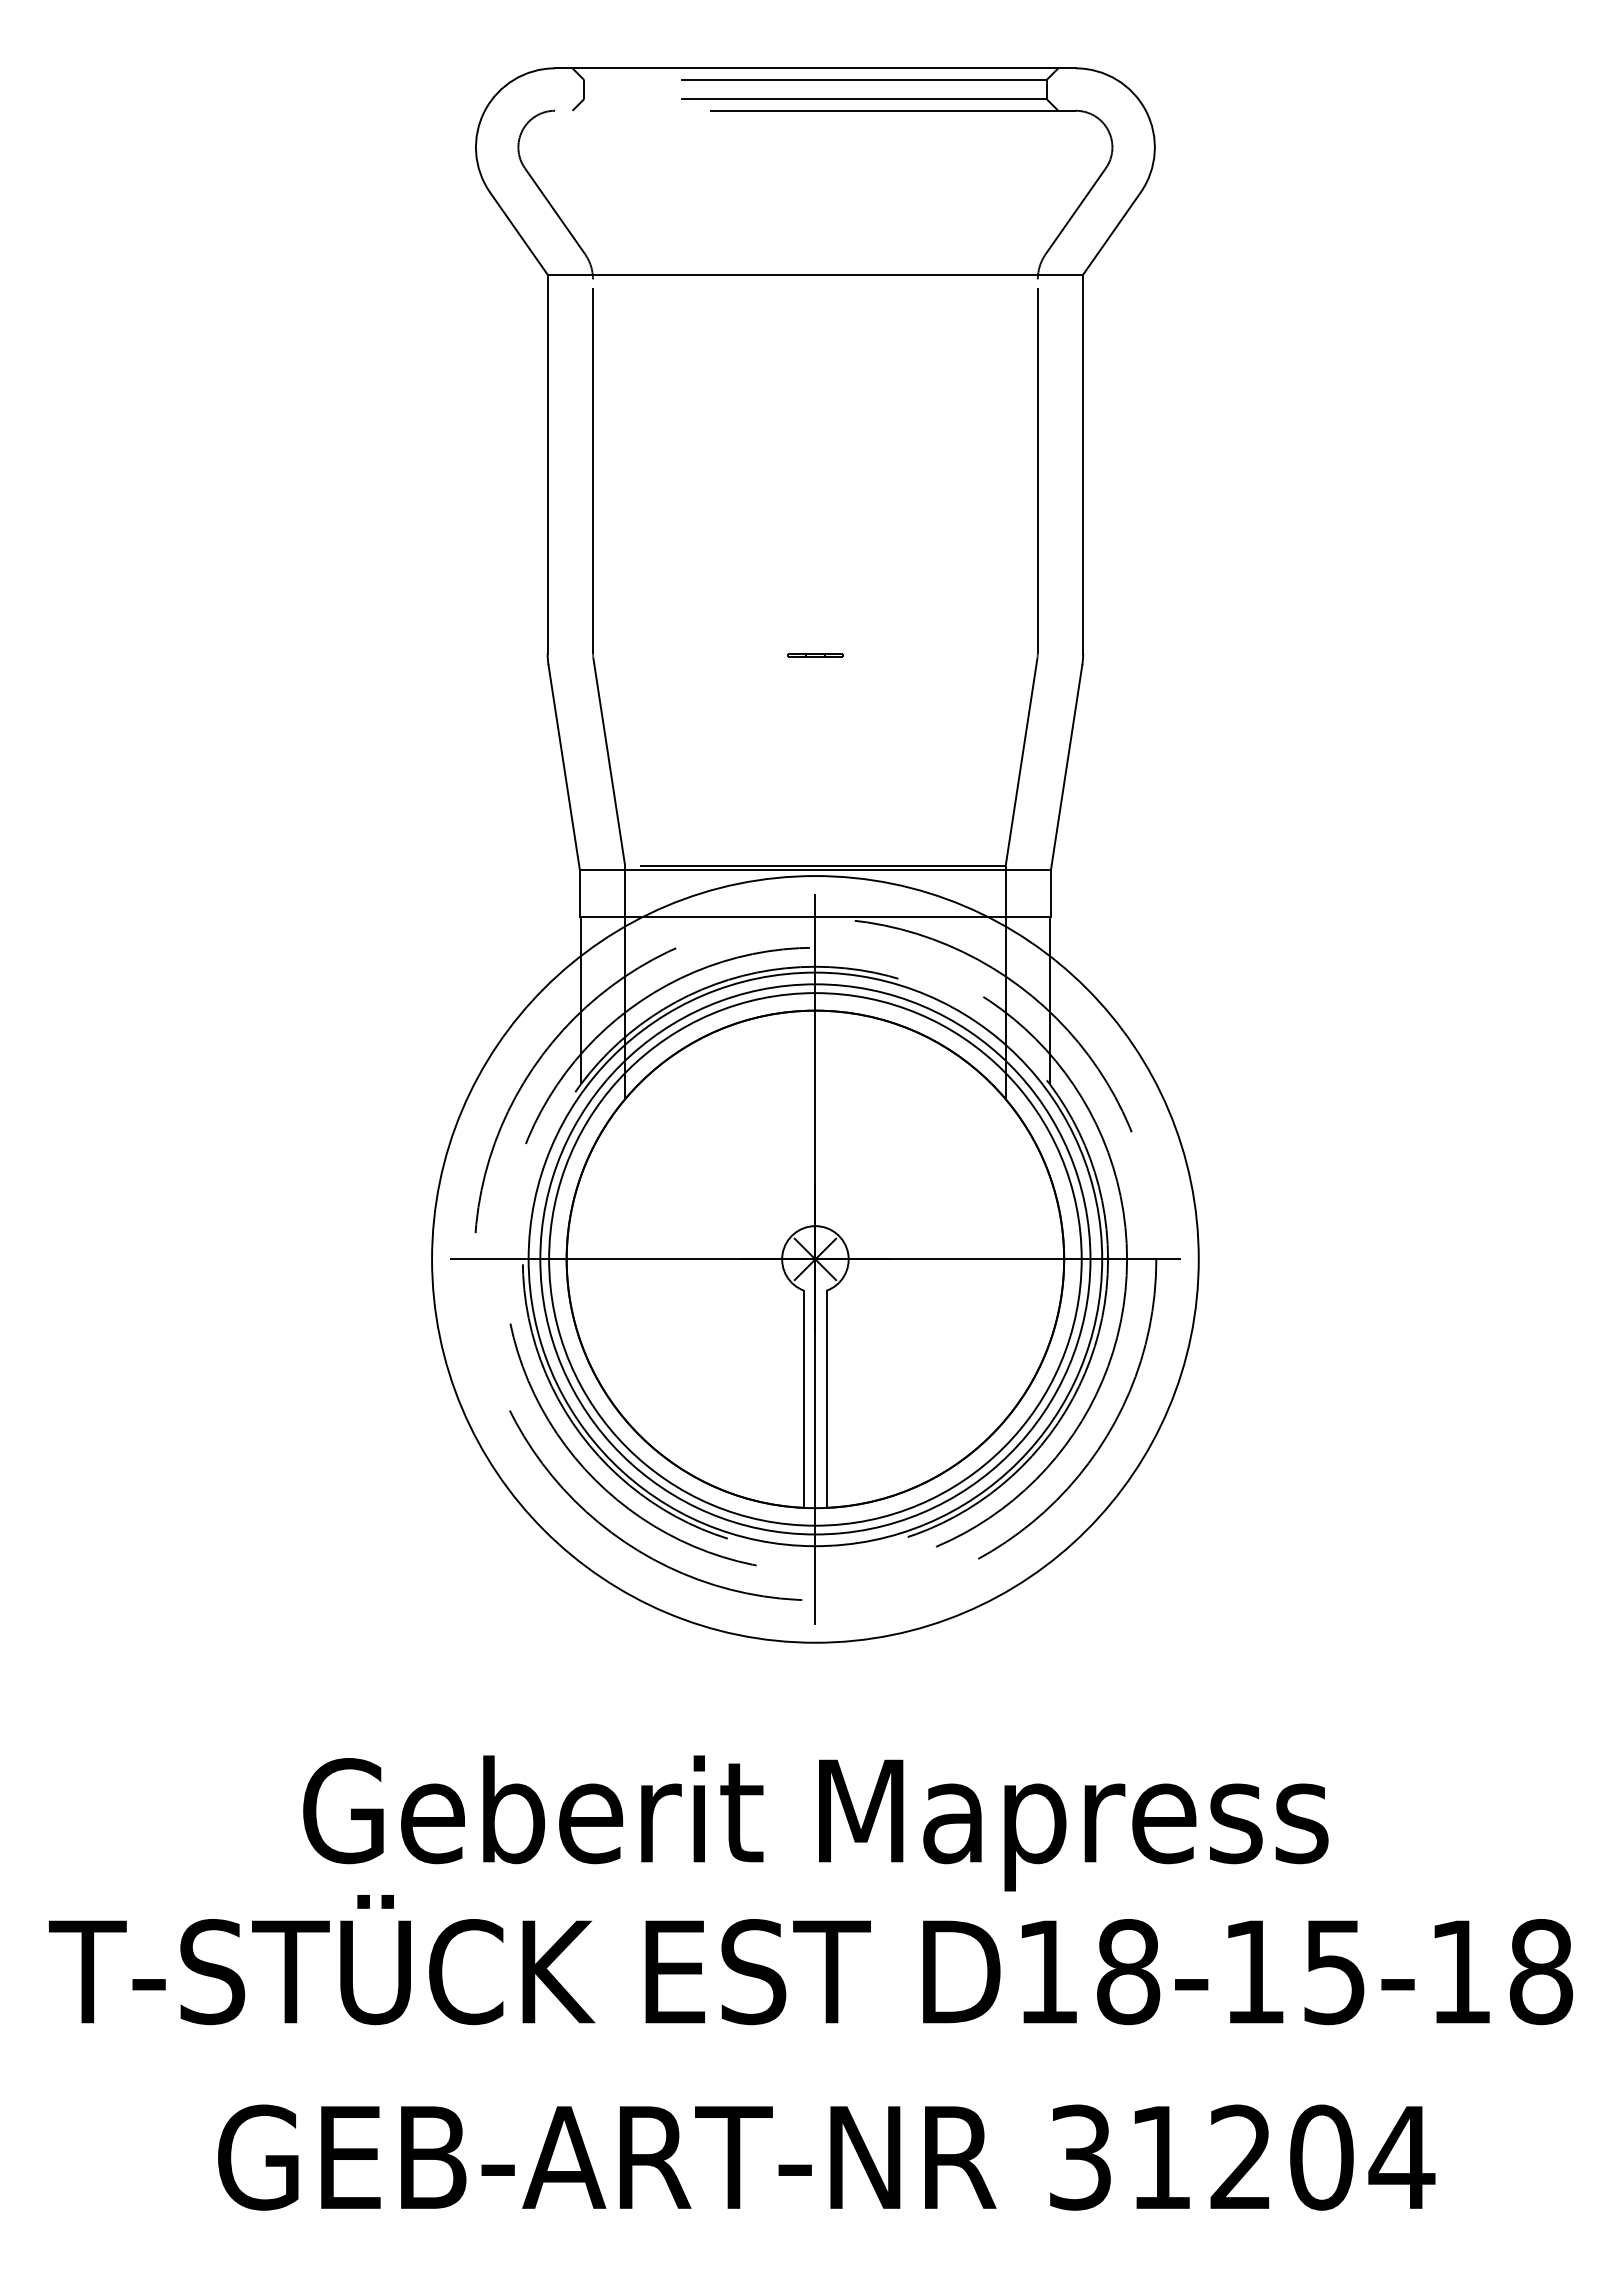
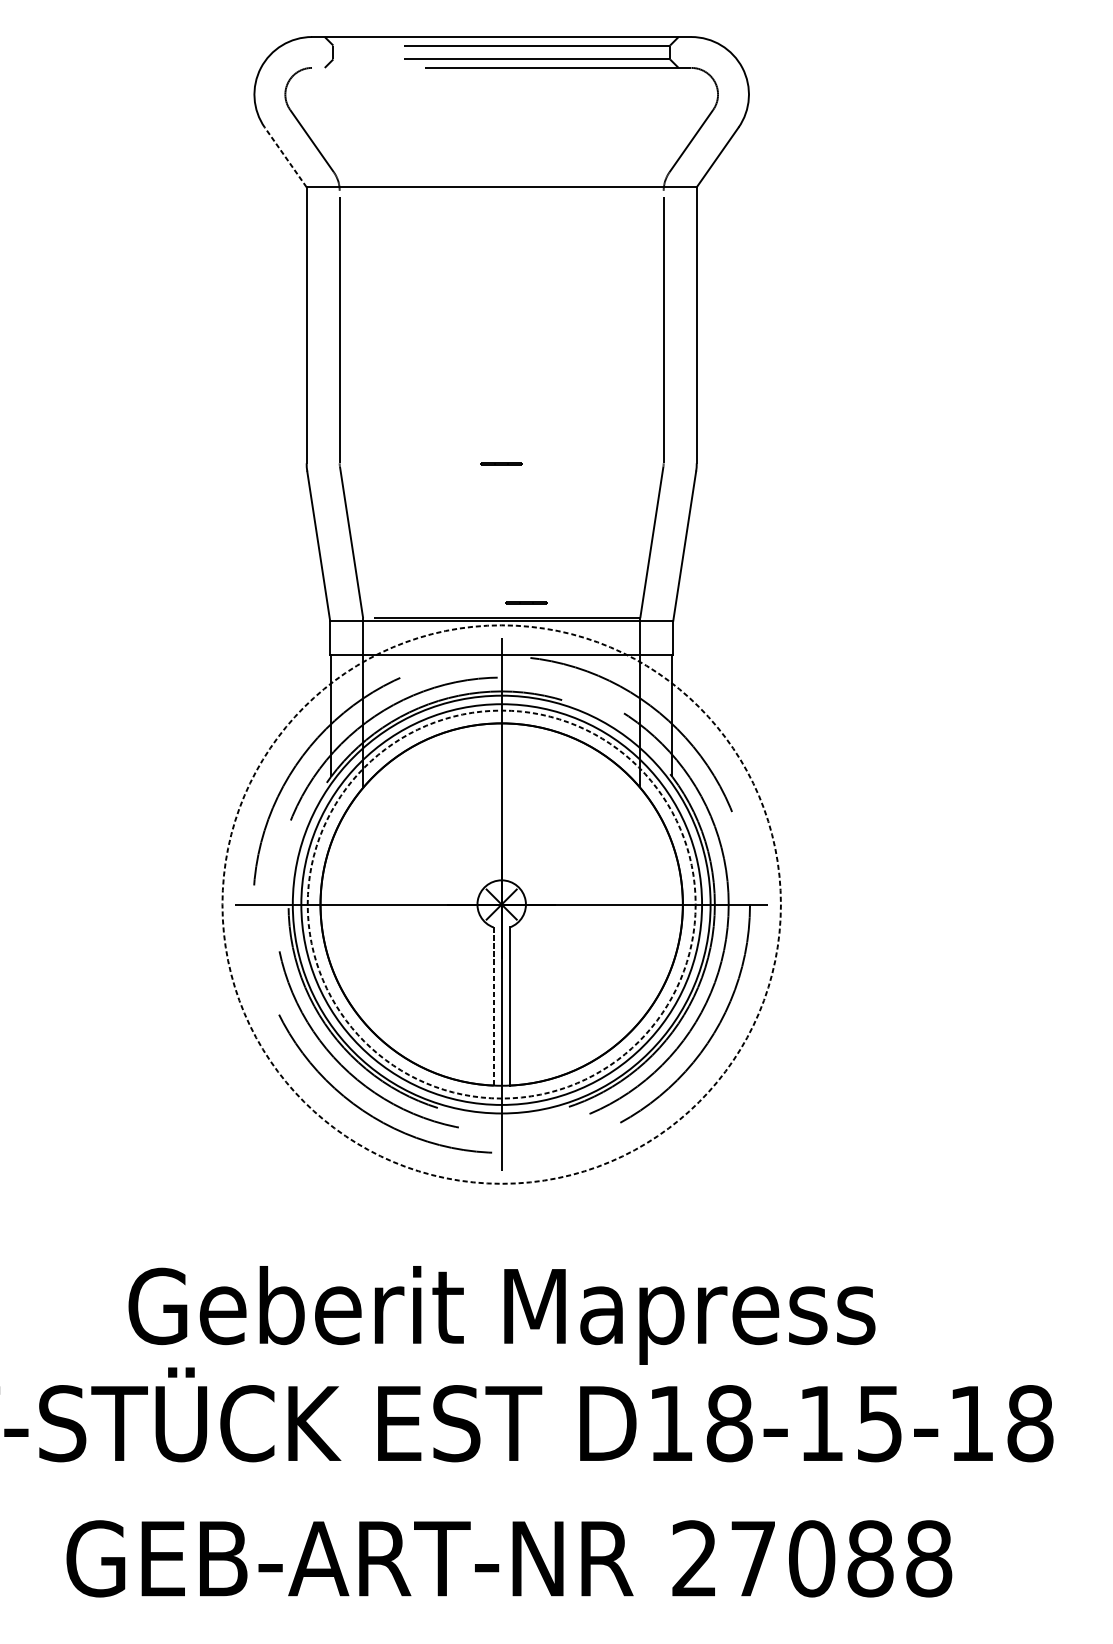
line: (518, 233) -> (285, 157), solid -> dashed
line: (849, 844) -> (526, 602), added
circle: (815, 1259) -> (501, 904), solid -> dashed
circle: (815, 1259) -> (501, 904), solid -> dashed
line: (804, 1399) -> (493, 1006), solid -> dashed
text: (1242, 2157) -> (812, 1558), 31204 -> 27088

